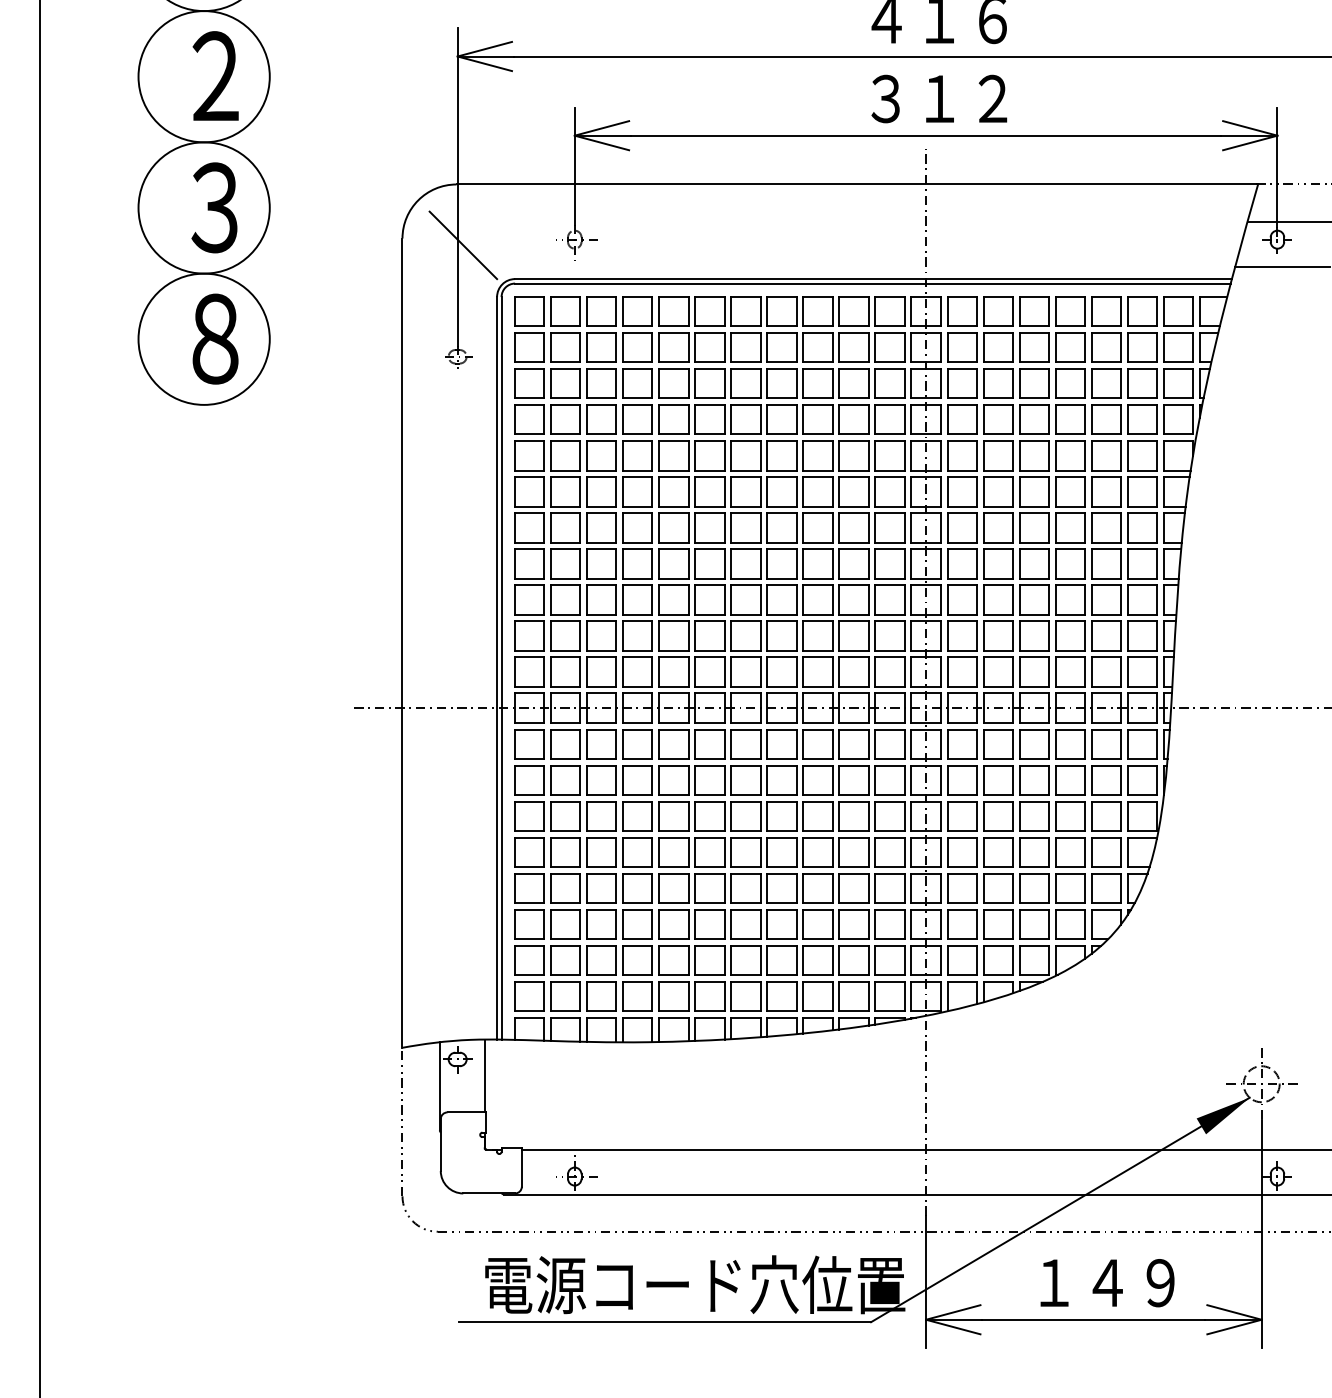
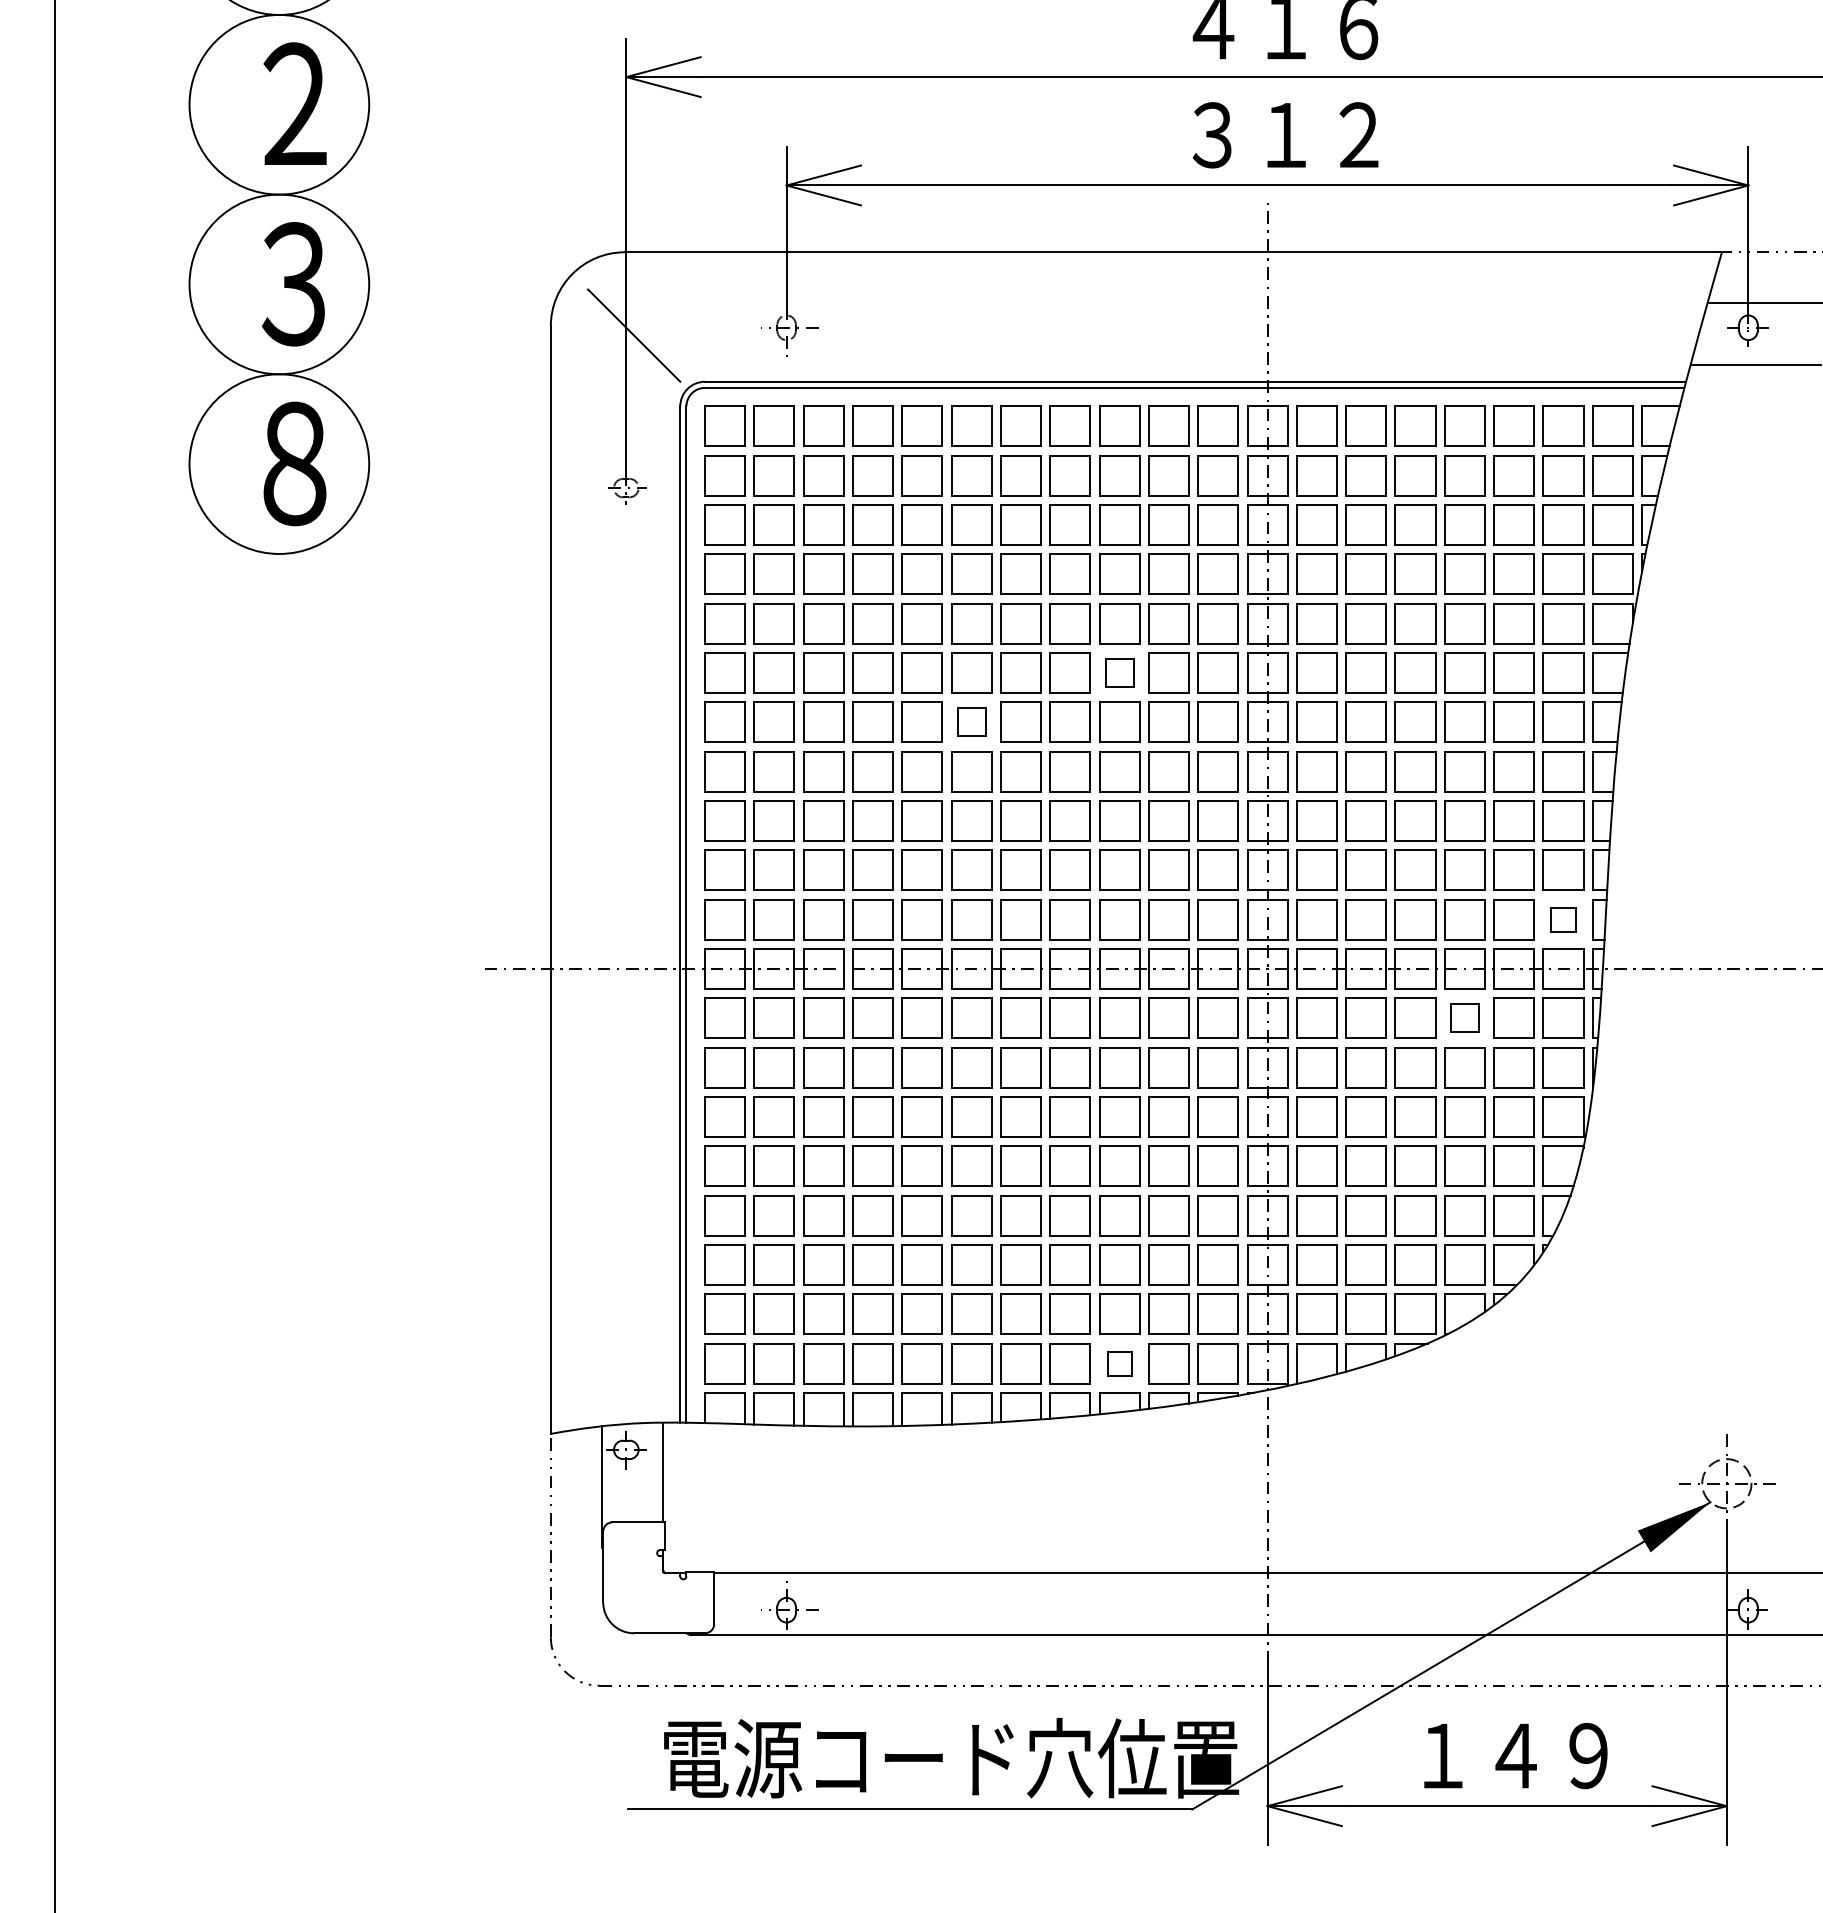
part: (817, 491) -> (1119, 672), size x0.7
part: (709, 527) -> (971, 721), size x0.7
part: (1142, 671) -> (1563, 919), size x0.6
part: (1070, 743) -> (1464, 1017), size x0.7
part: (817, 996) -> (1119, 1363), size x0.6

